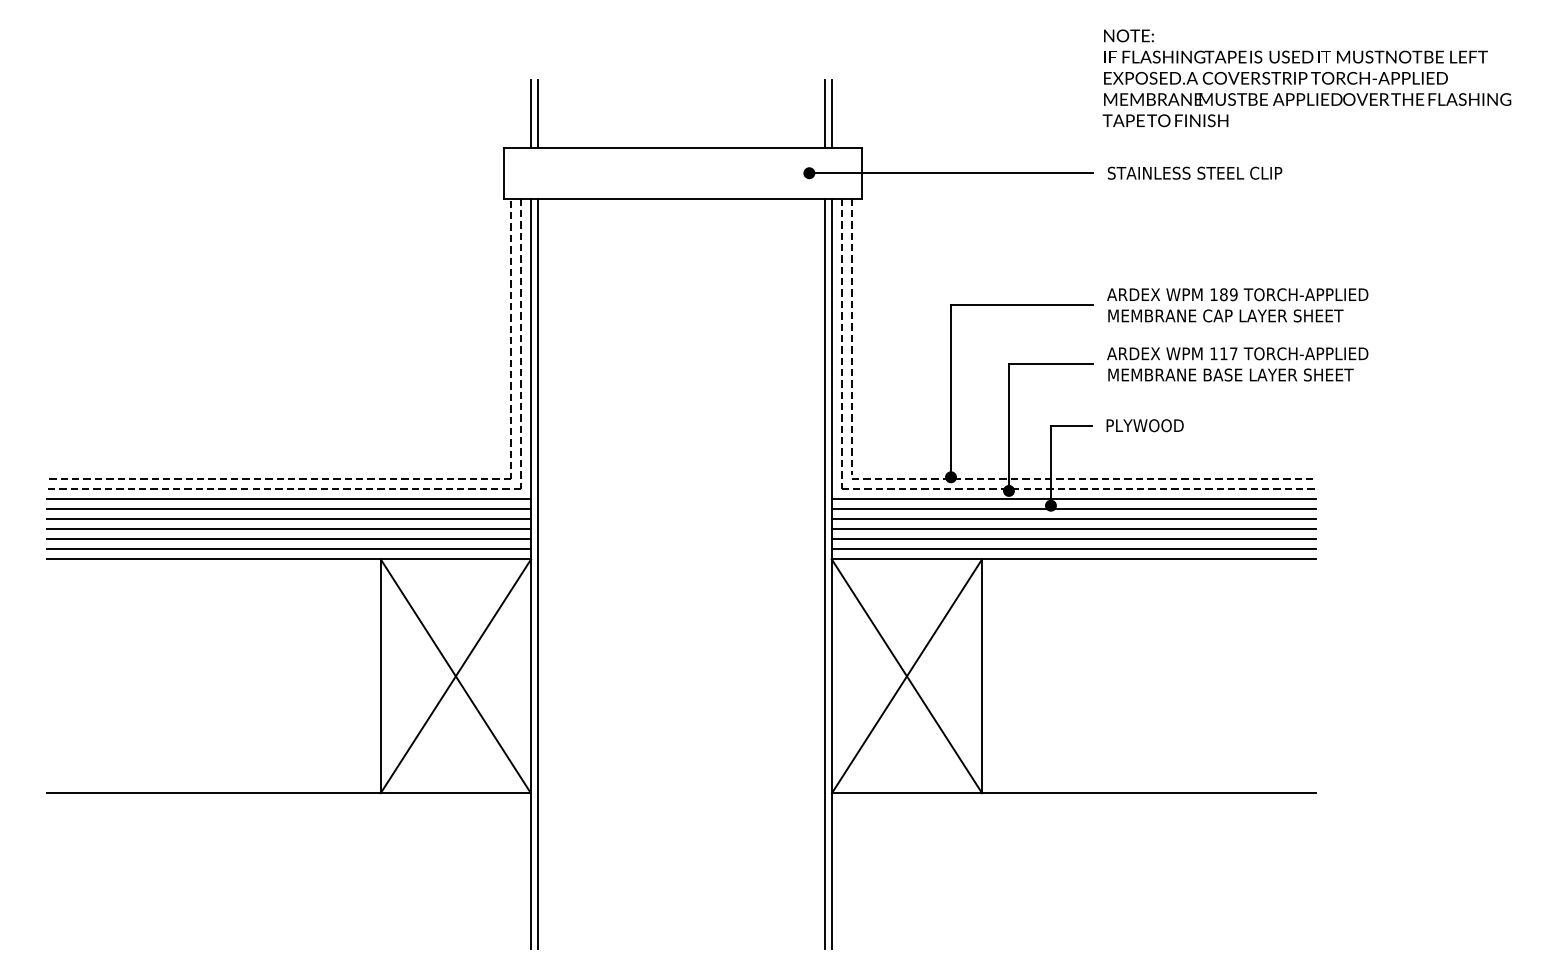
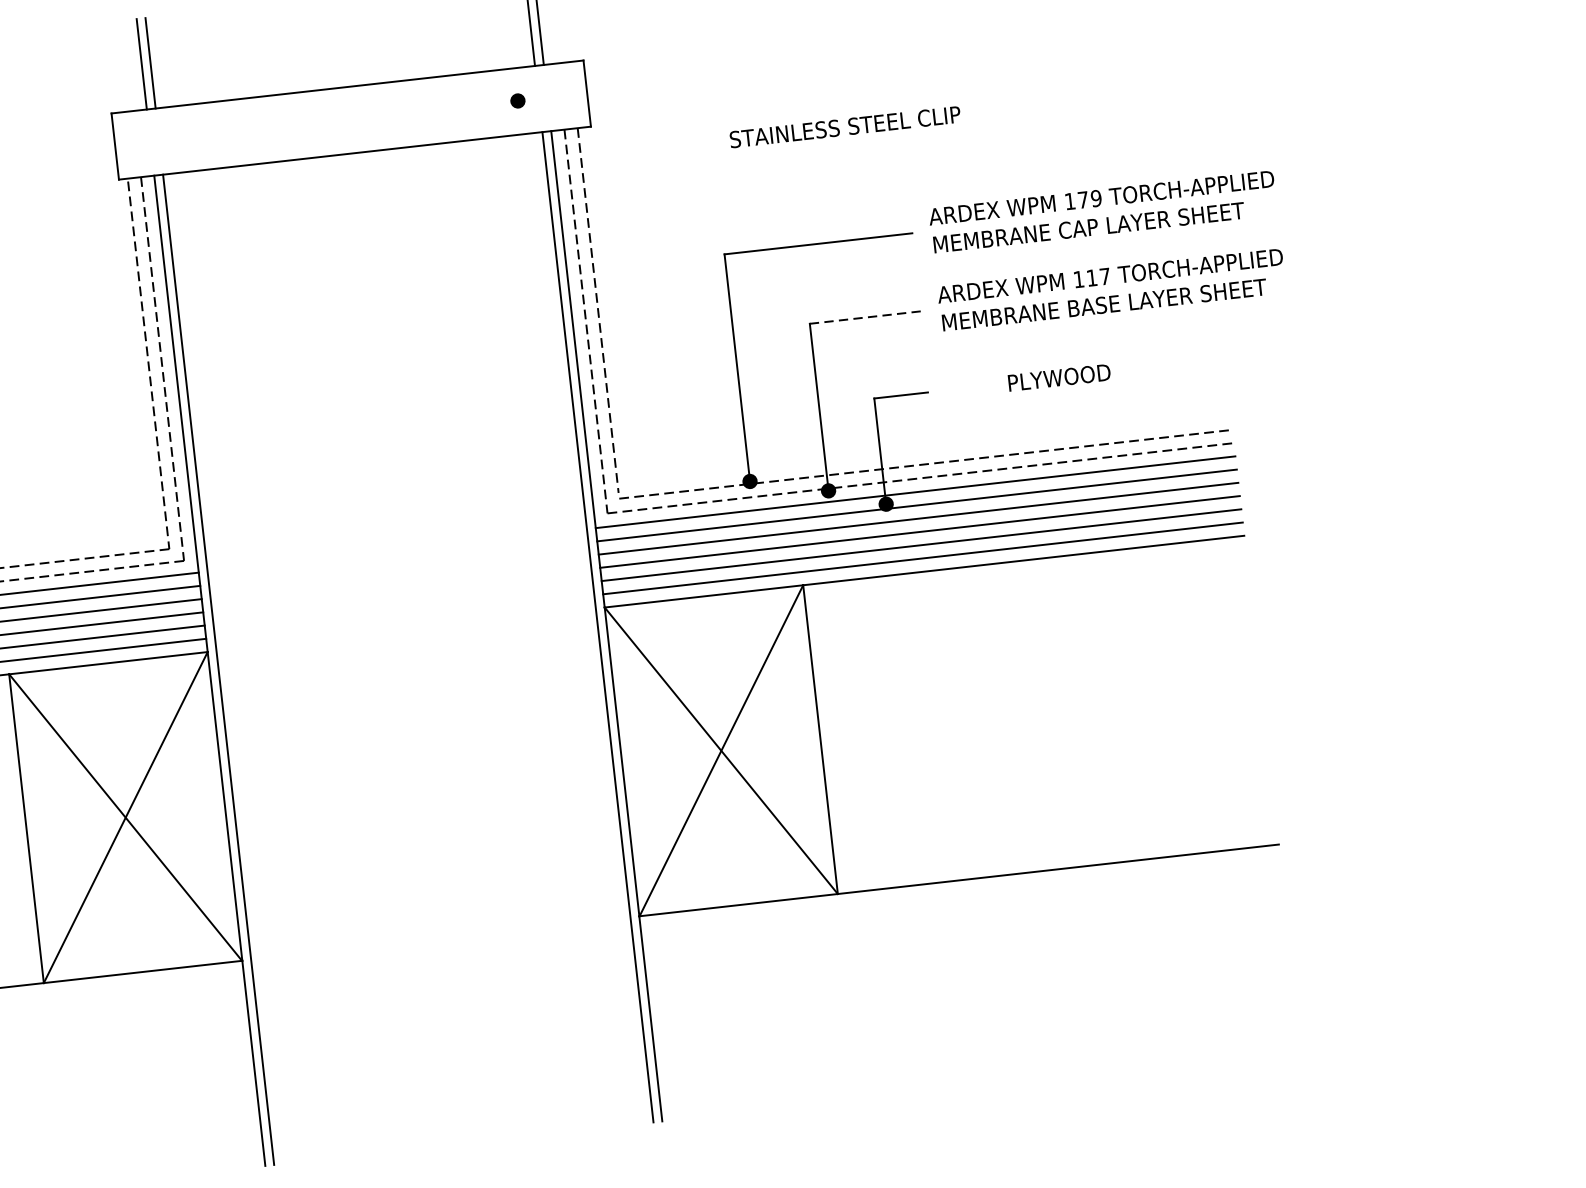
text: (1194, 172) -> (844, 126), moved
line: (951, 173) -> (705, 80), removed
text: (1223, 294) -> (1082, 199), 189 -> 179
line: (1051, 364) -> (865, 317), solid -> dashed
text: (1144, 425) -> (1058, 377), moved

